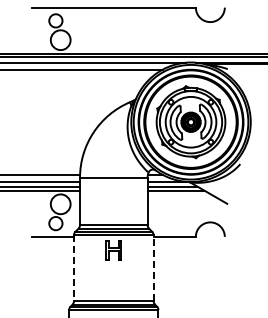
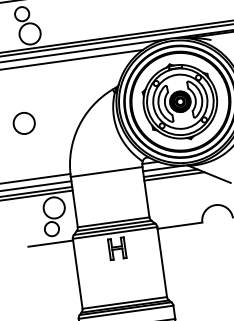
circle: (43, 121) -> (23, 122), added
line: (153, 267) -> (161, 261), dashed -> solid
line: (73, 268) -> (77, 274), dashed -> solid

